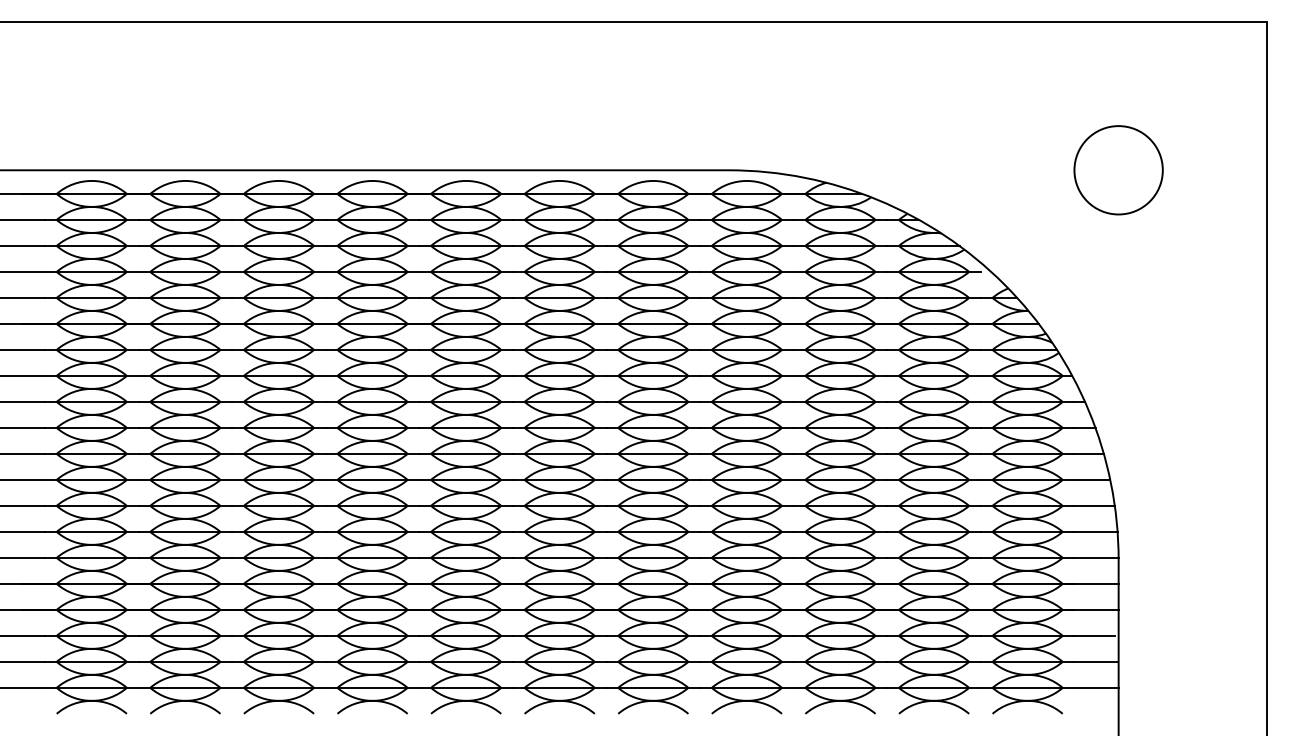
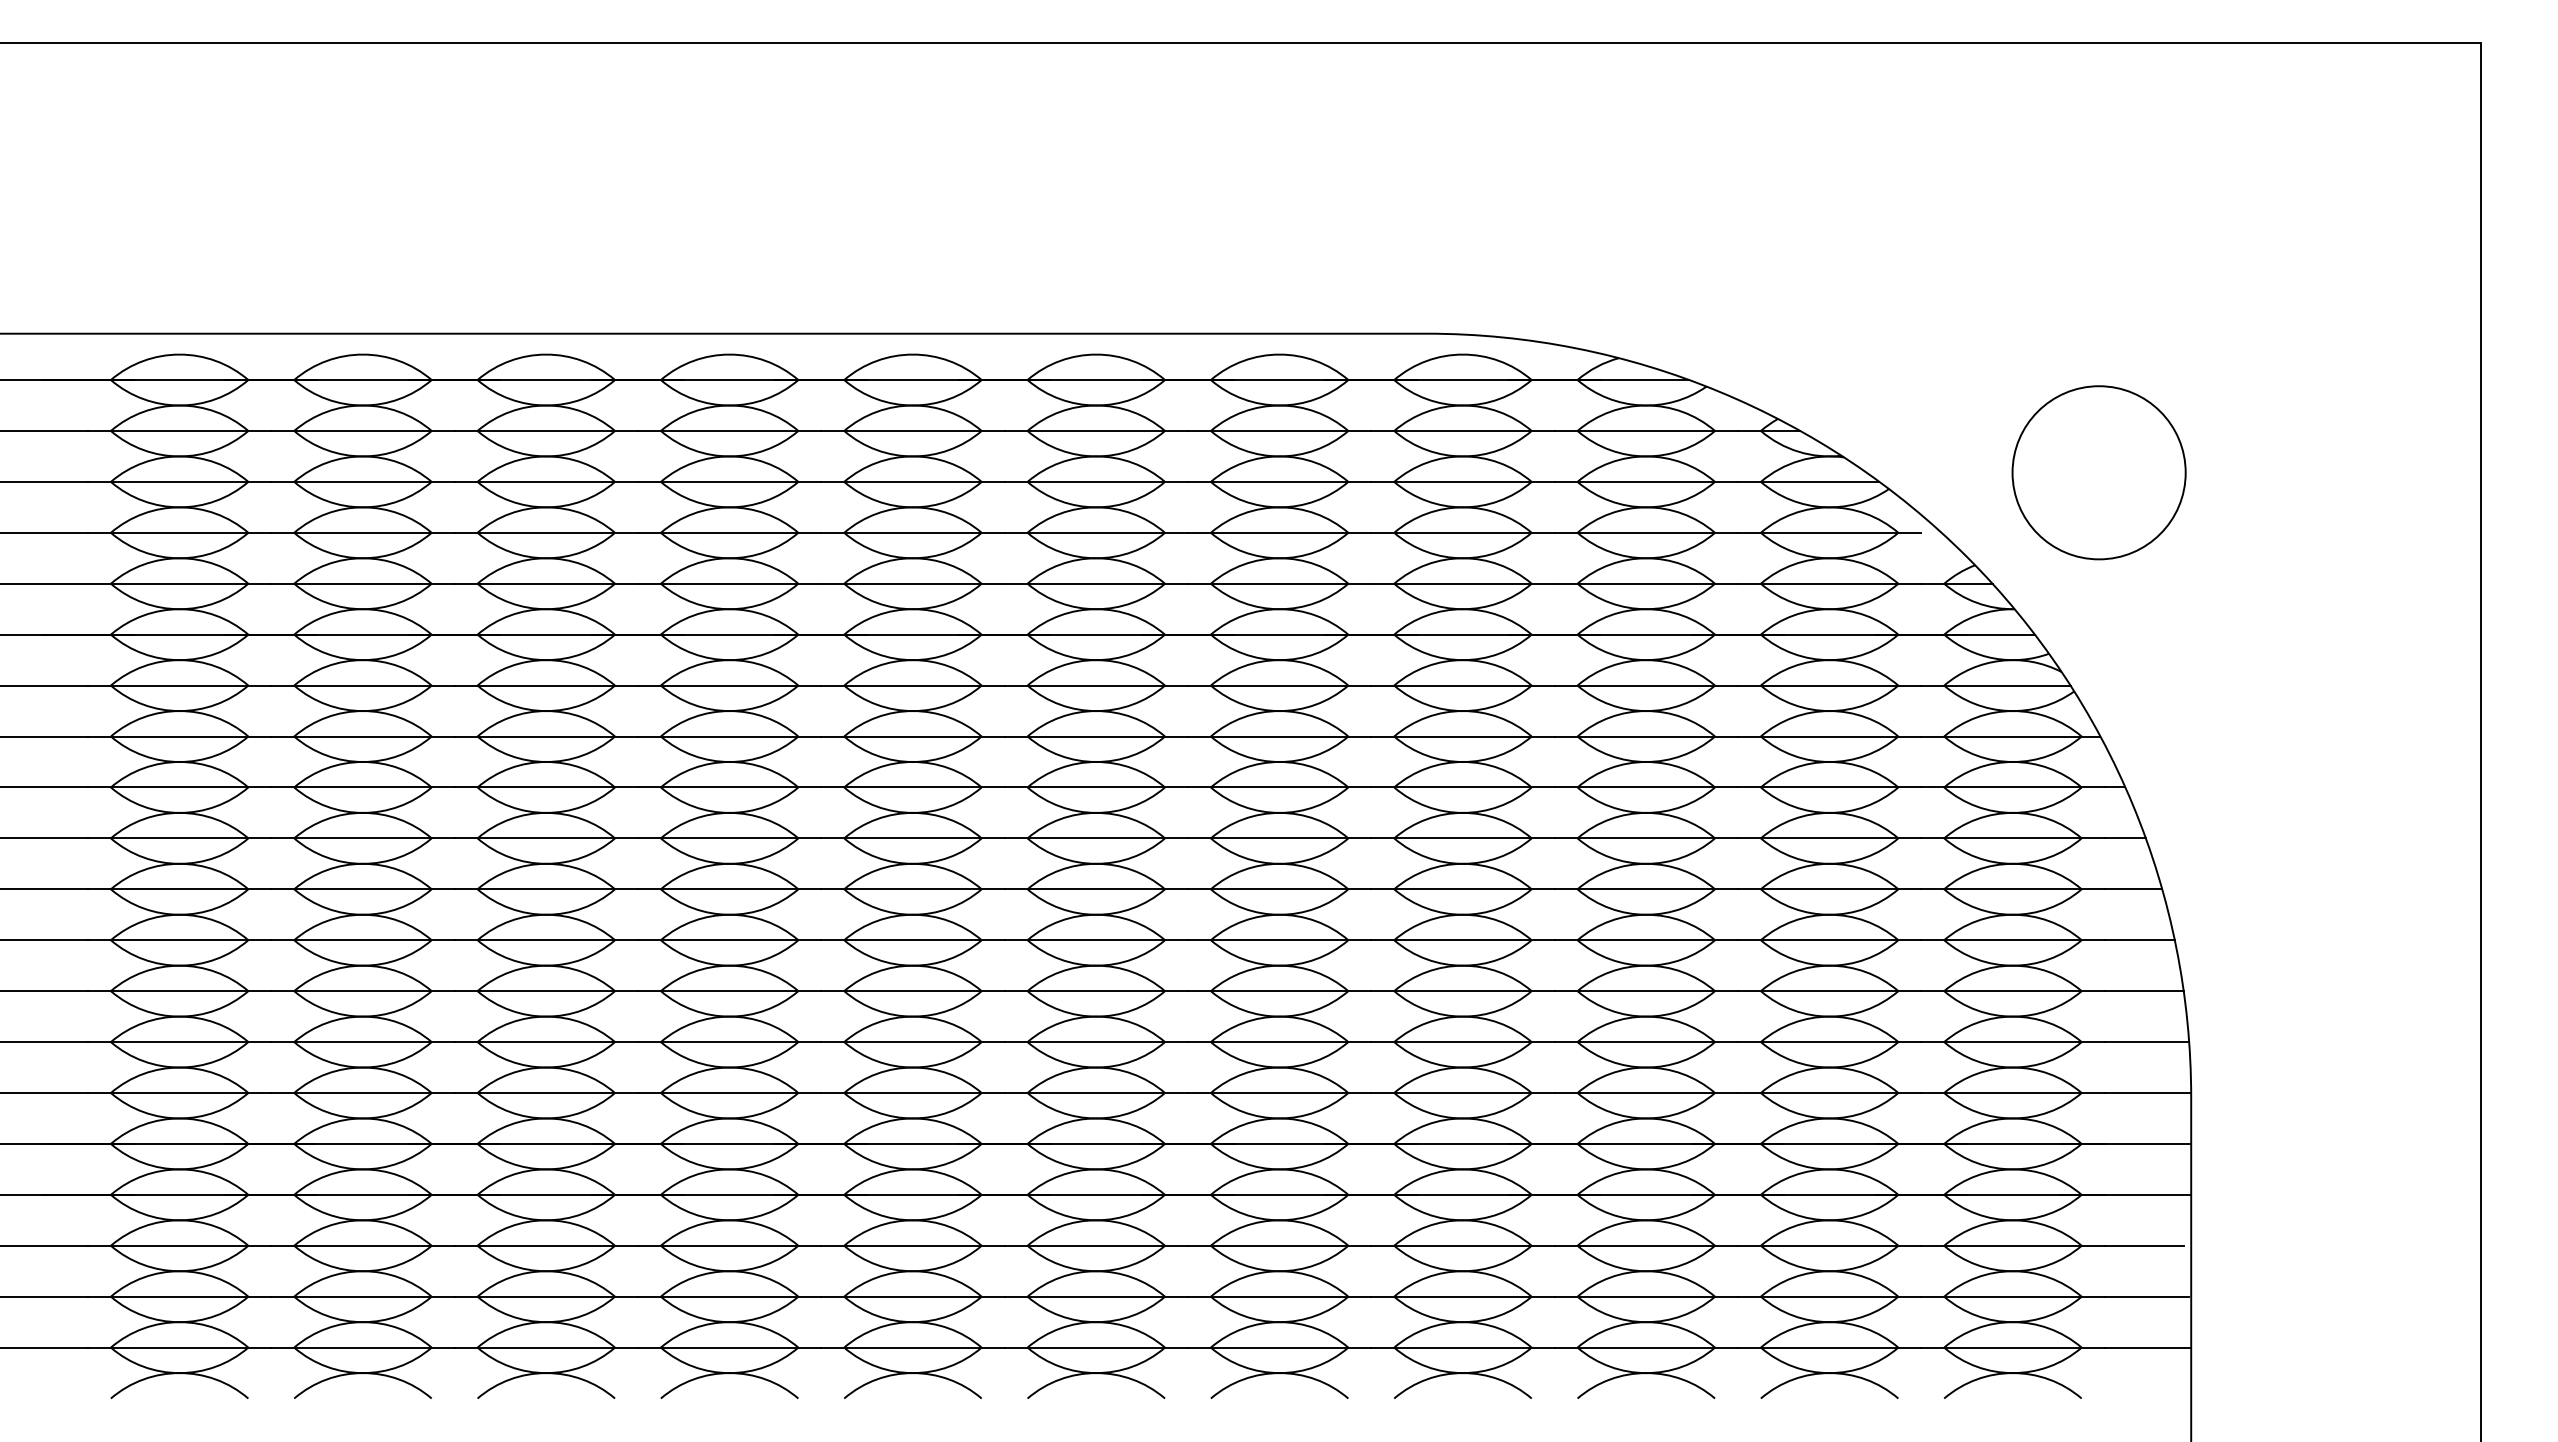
circle: (1118, 170) -> (2098, 473), moved

